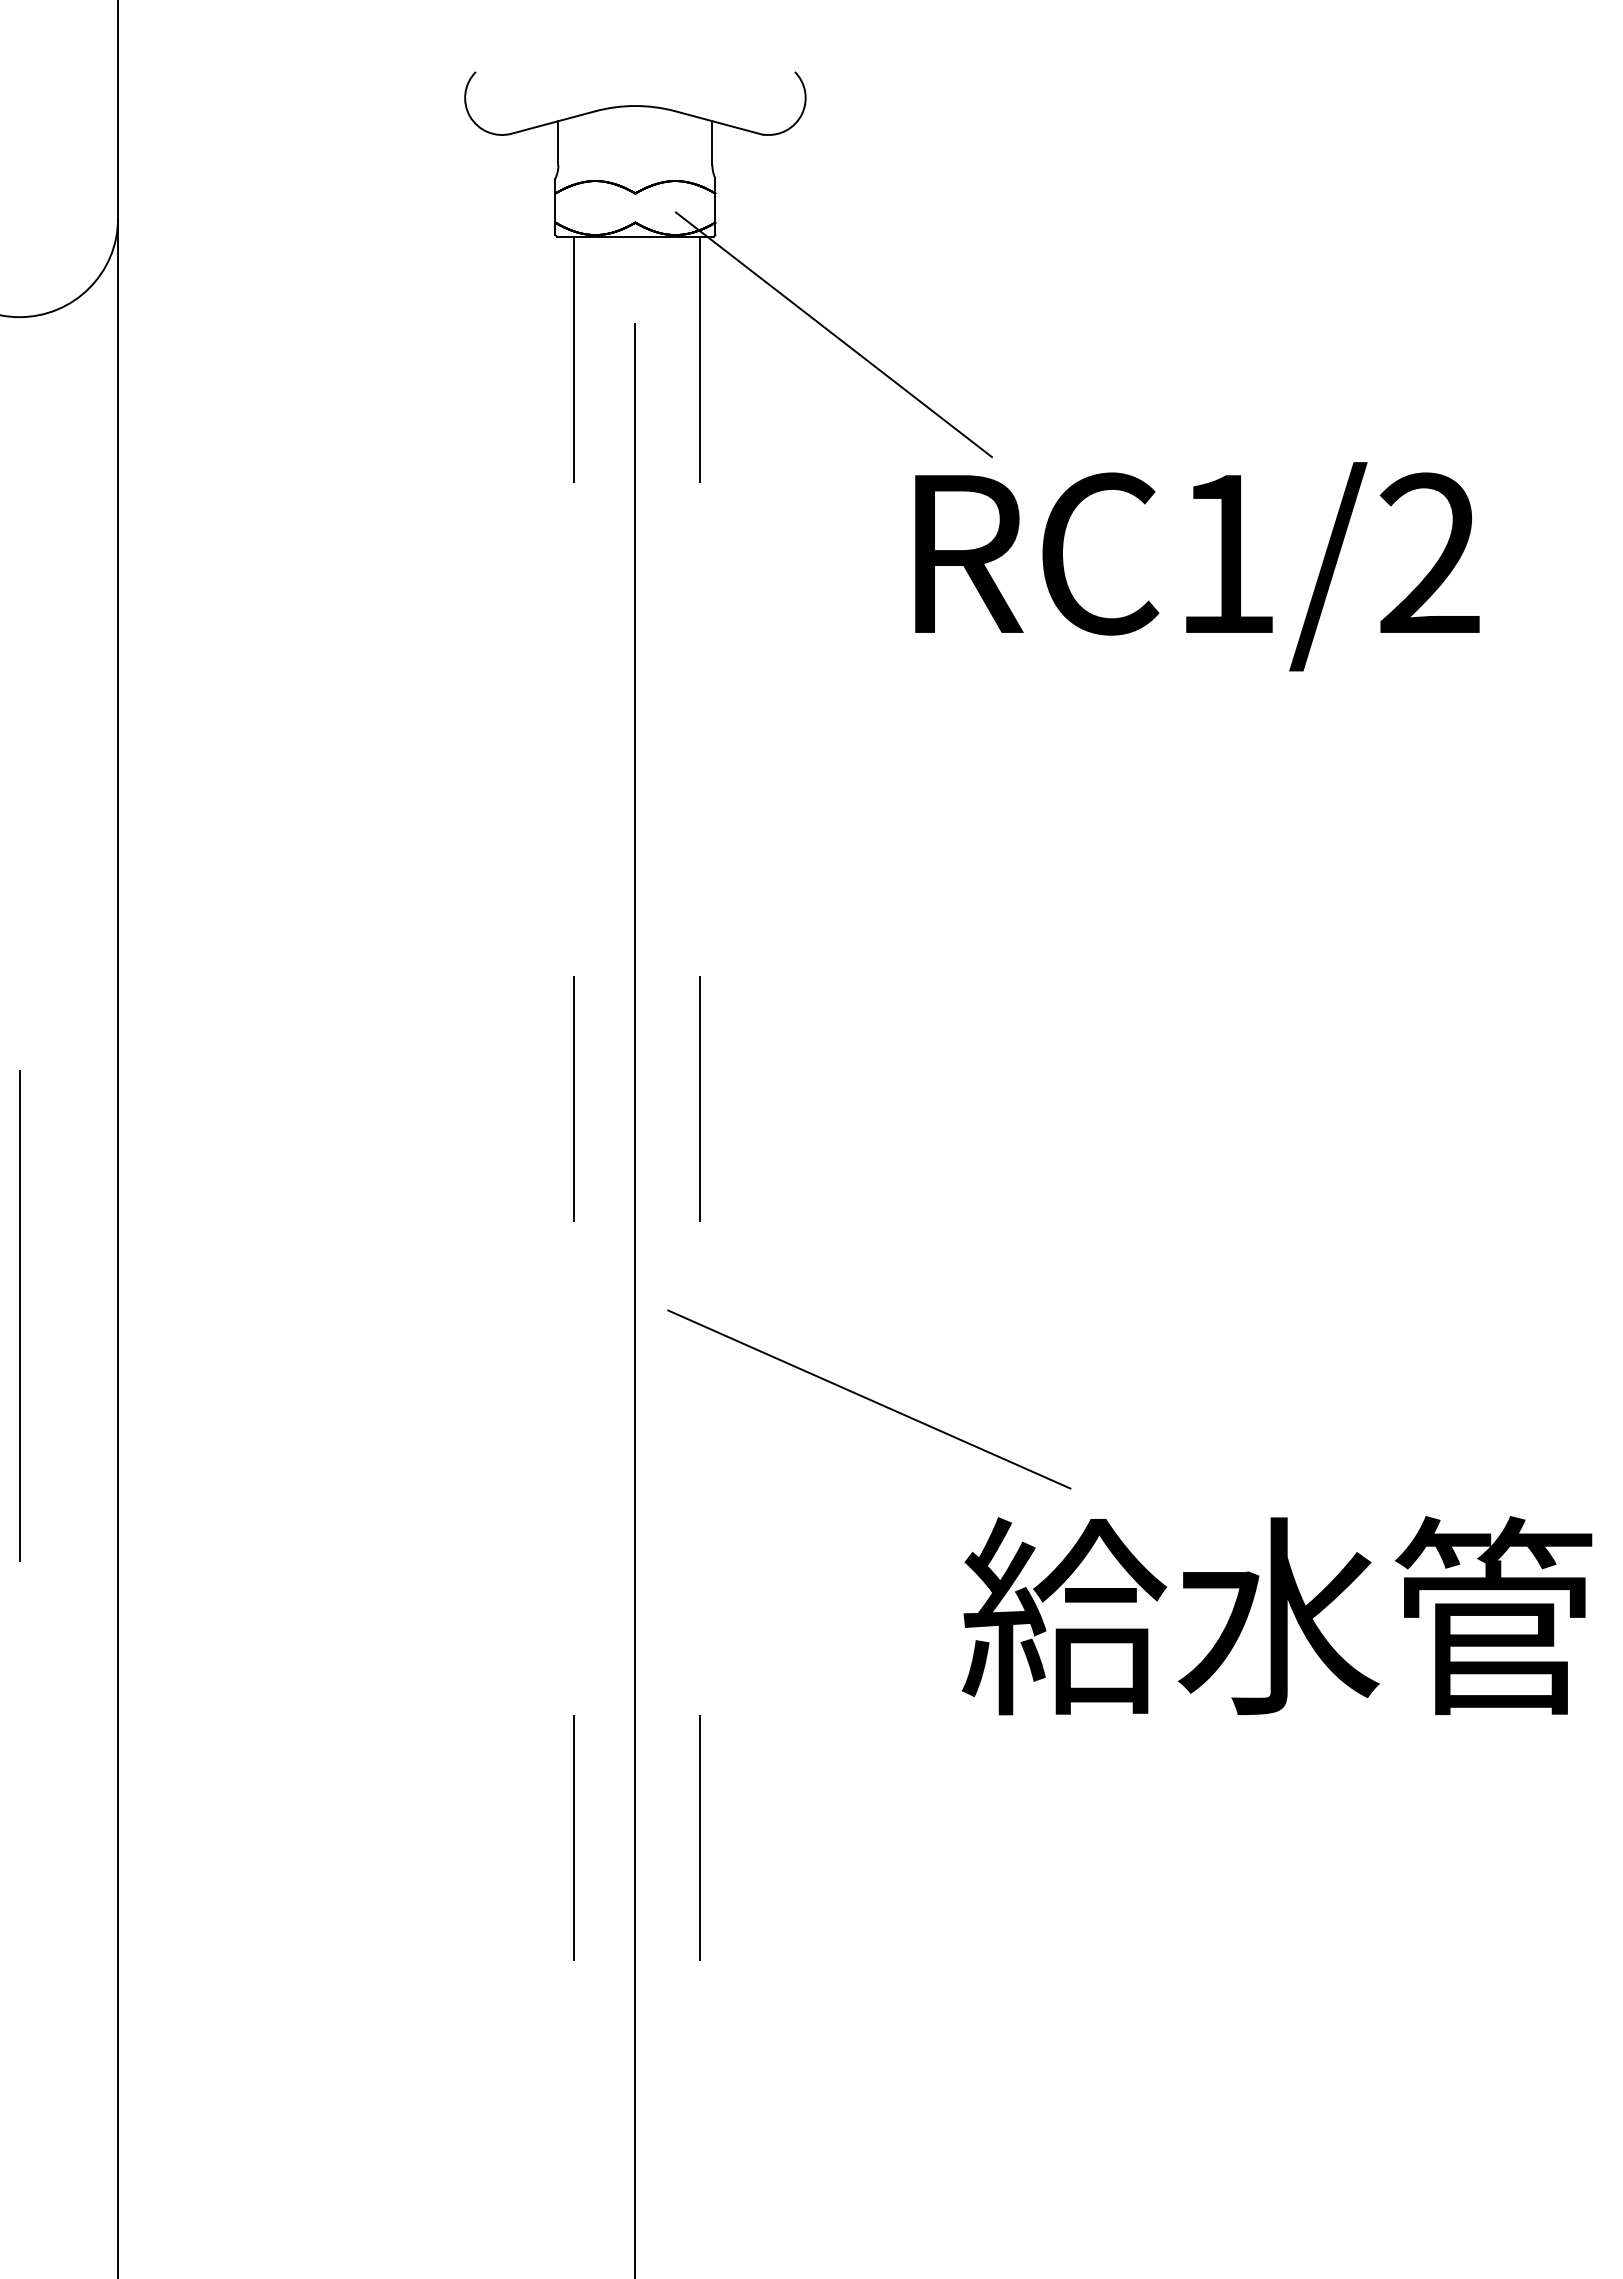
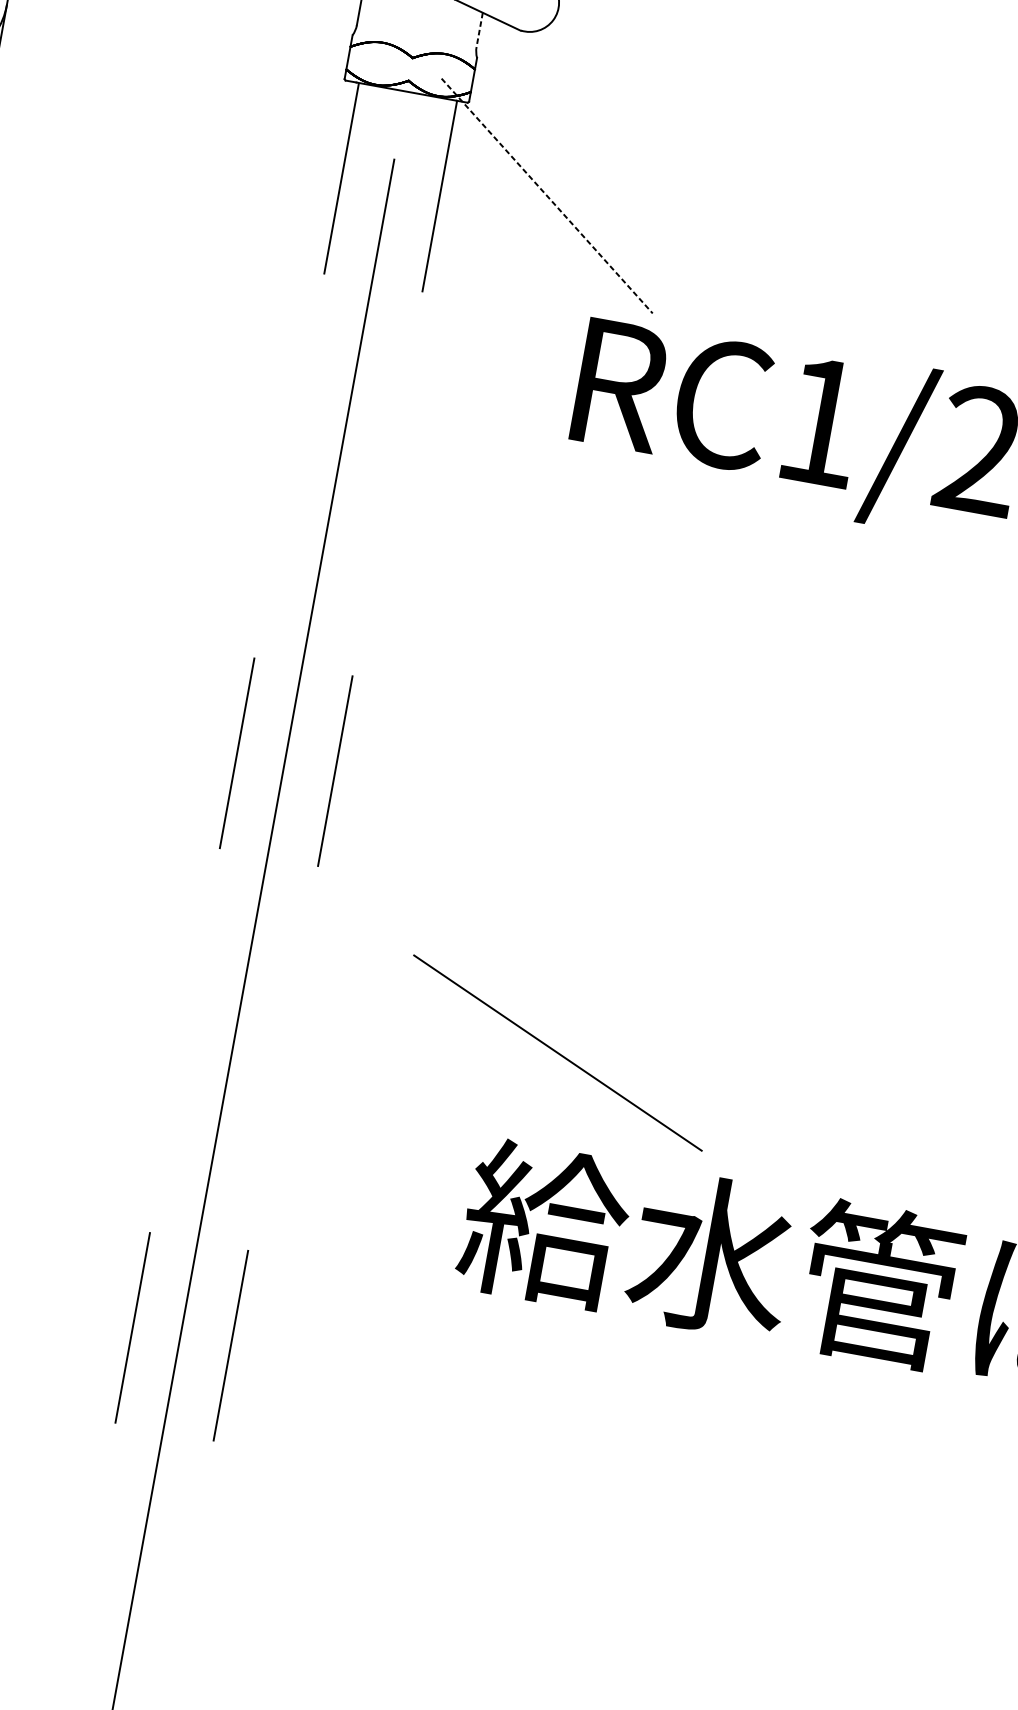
line: (712, 143) -> (479, 30), solid -> dashed
line: (833, 334) -> (546, 195), solid -> dashed
line: (869, 1399) -> (558, 1053), moved

